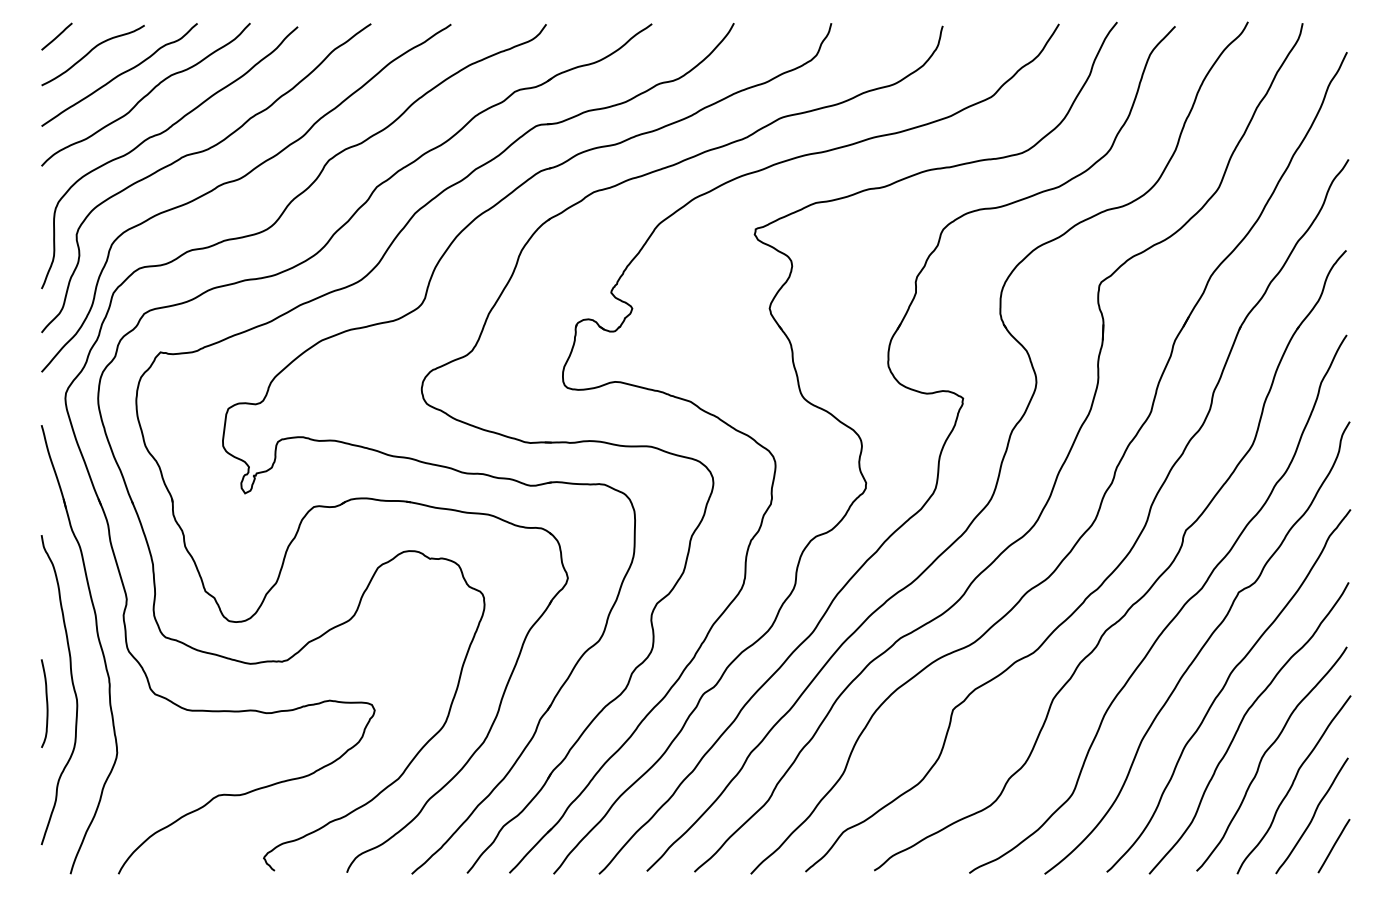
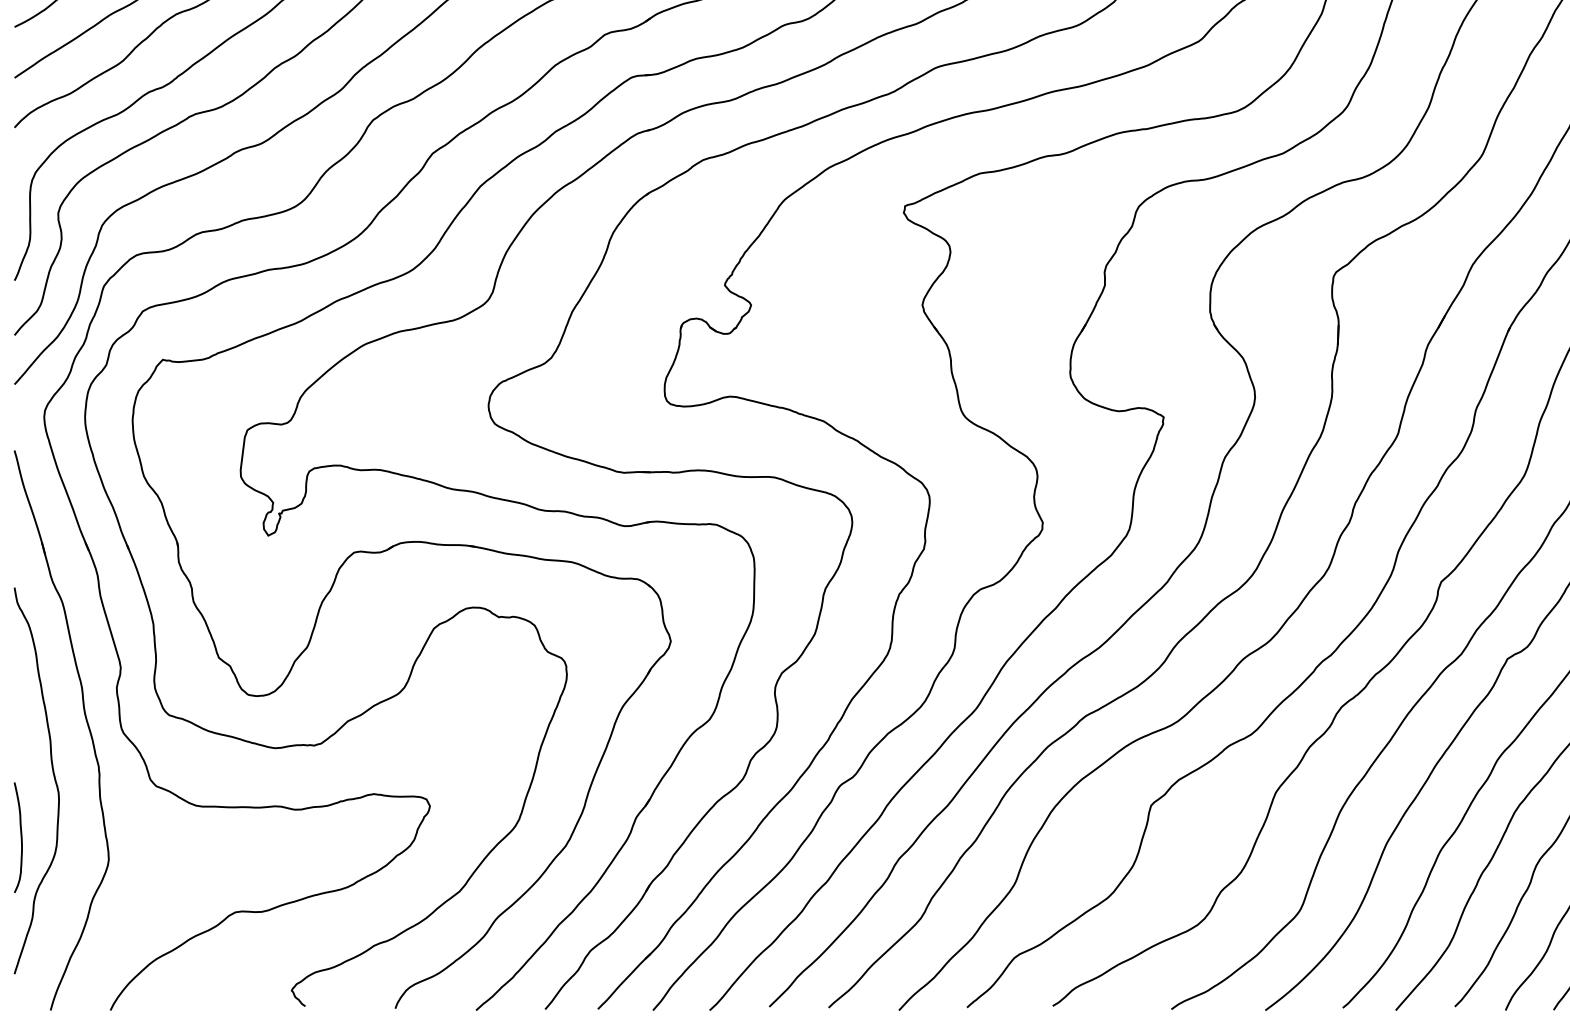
curve: (46, 703) -> (20, 837), moved

